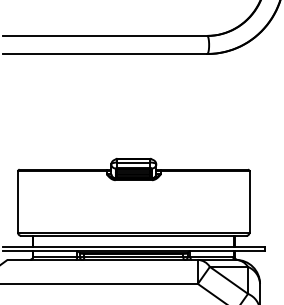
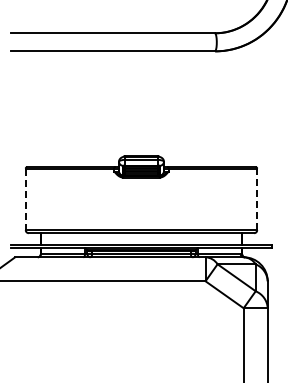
line: (17, 202) -> (25, 199), solid -> dashed
line: (249, 202) -> (257, 199), solid -> dashed

